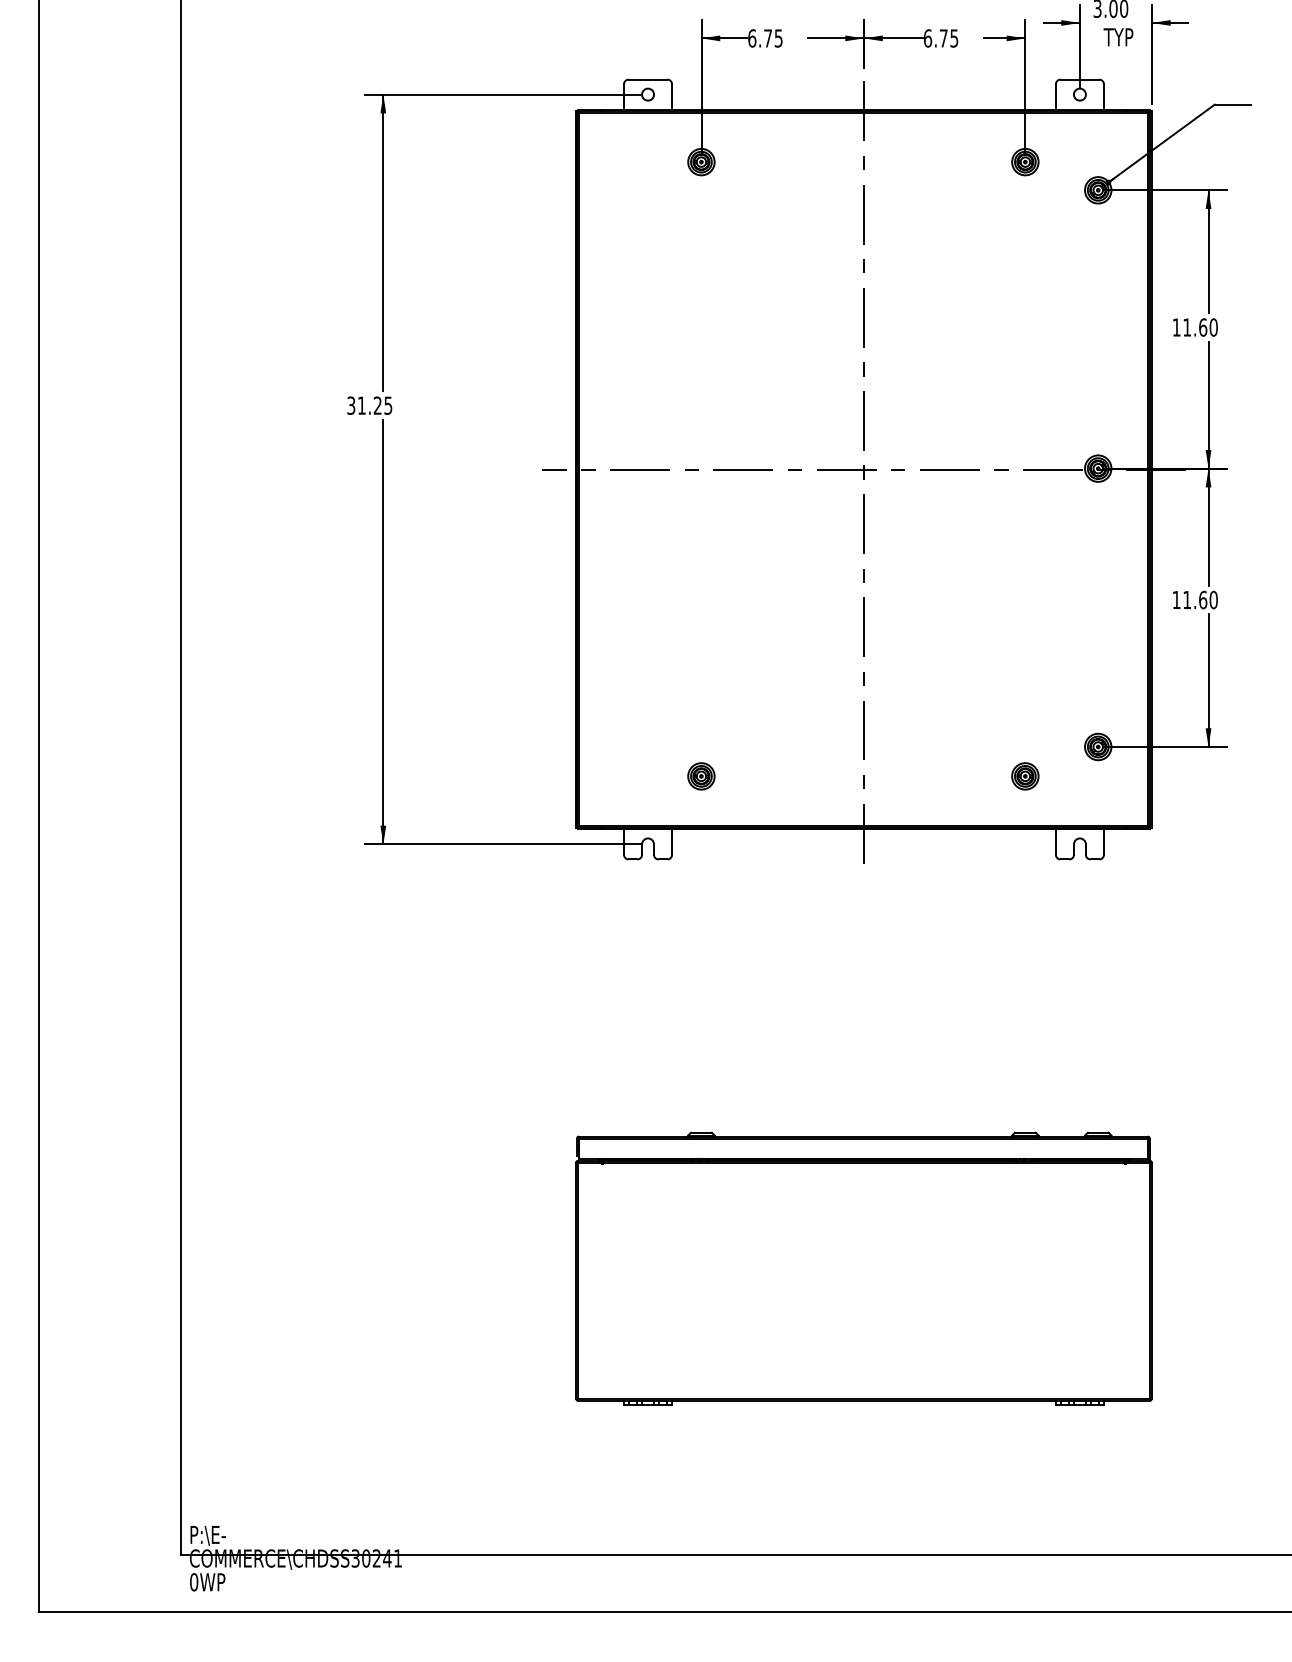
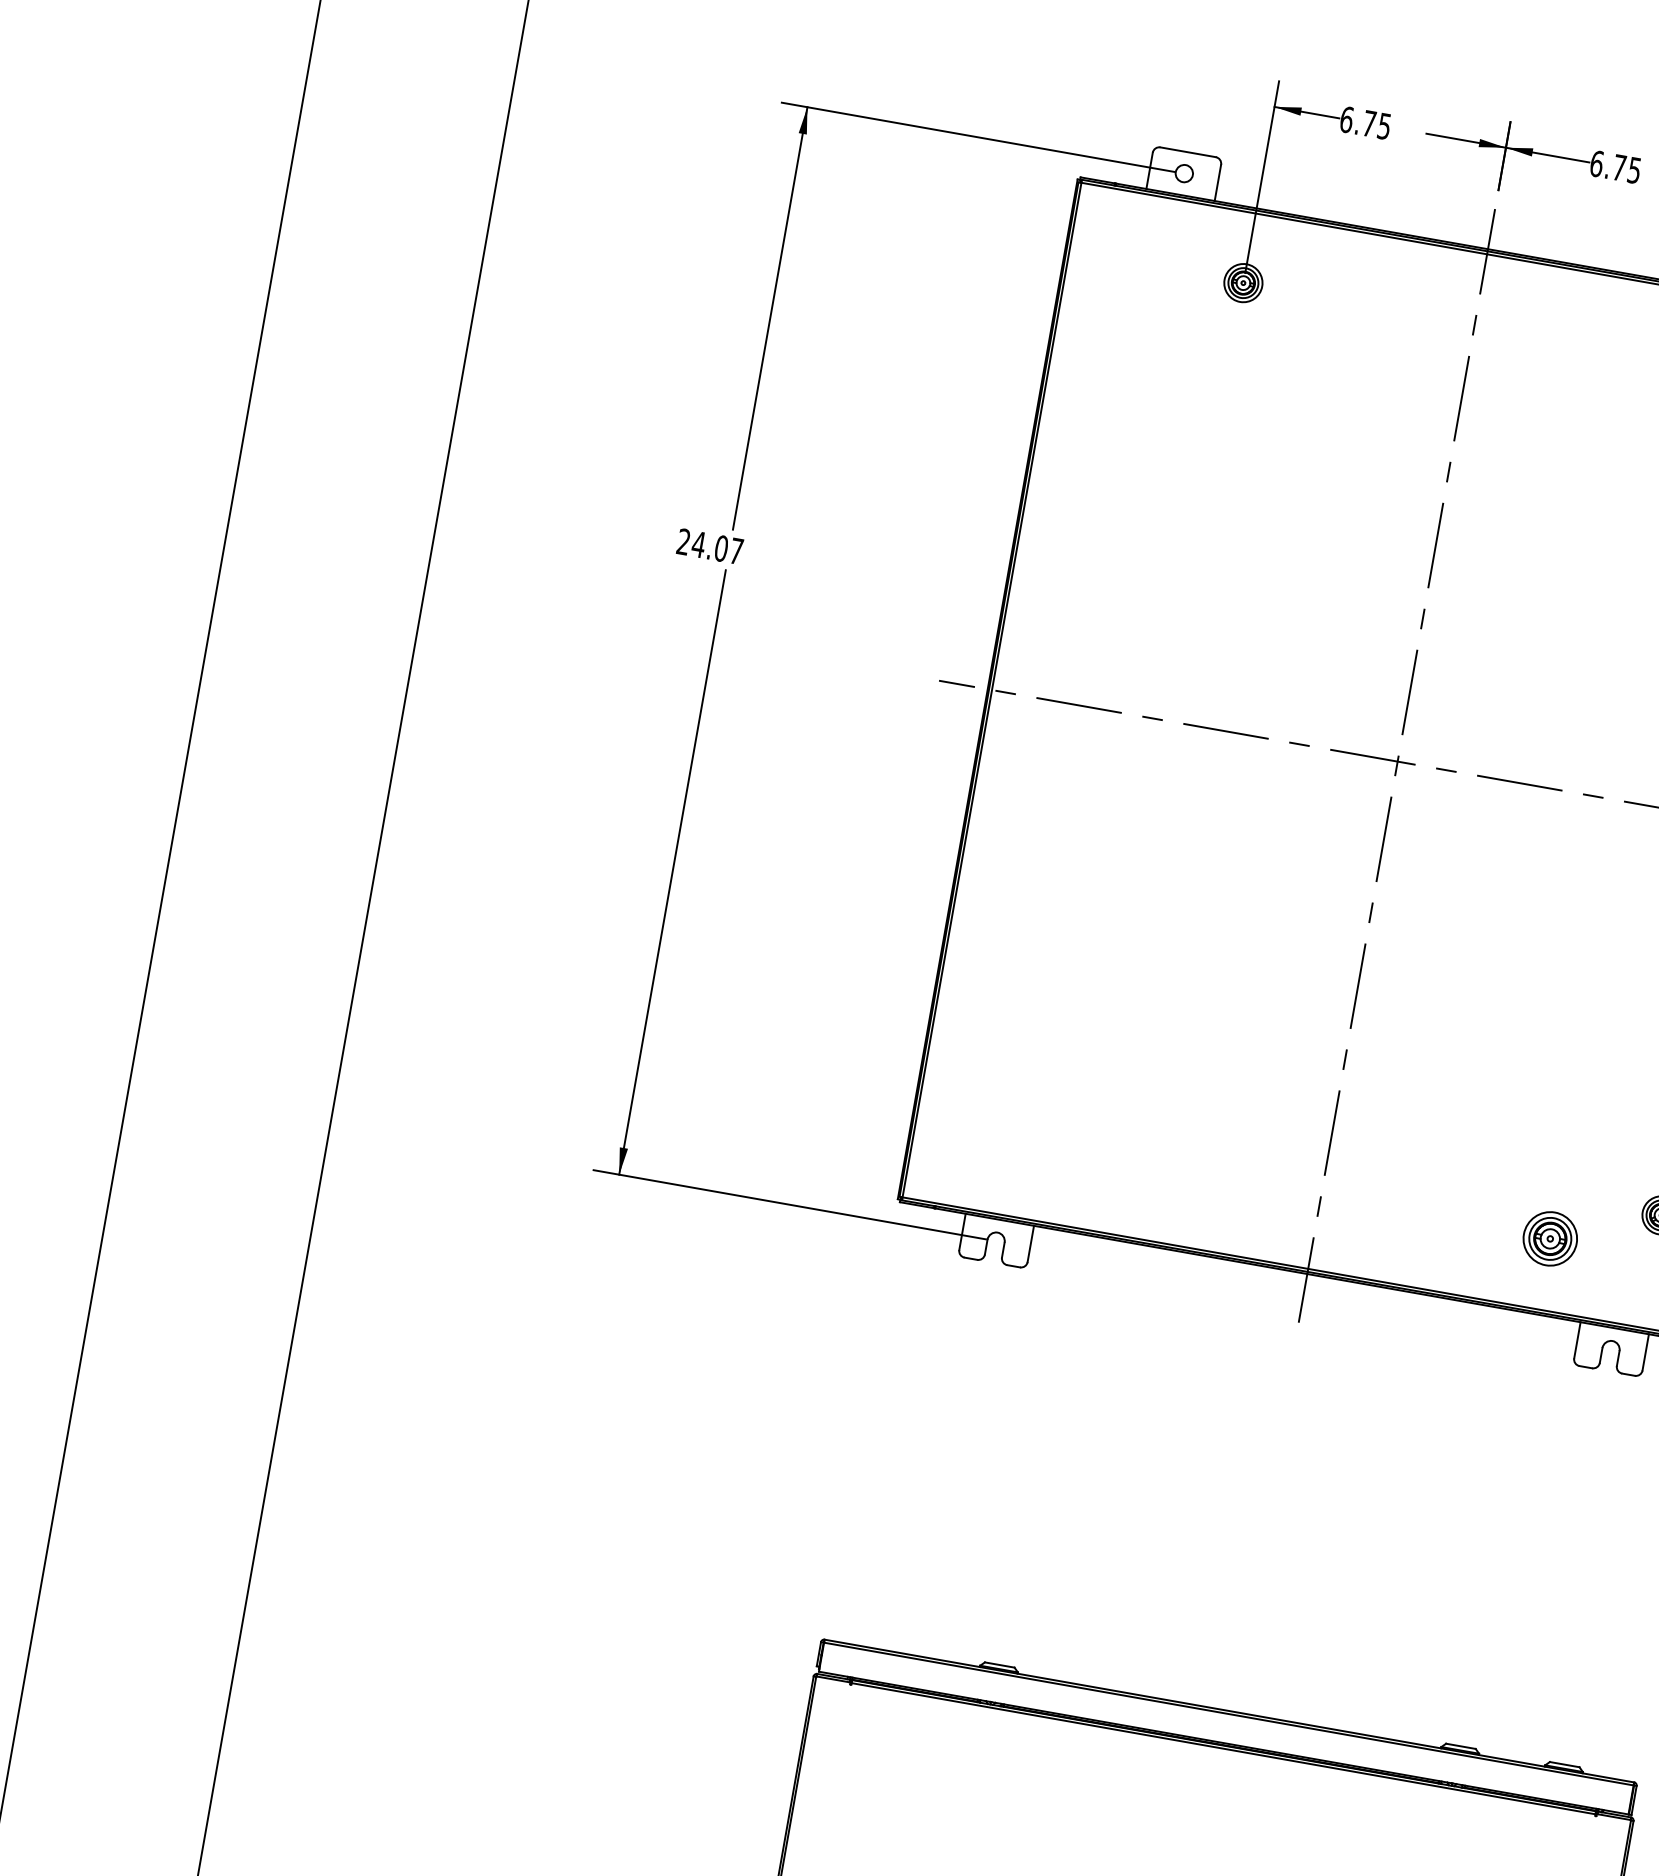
text: (369, 405) -> (709, 546), 31.25 -> 24.07
part: (701, 776) -> (1089, 1157), removed
part: (1025, 776) -> (1550, 1239), size x1.4

